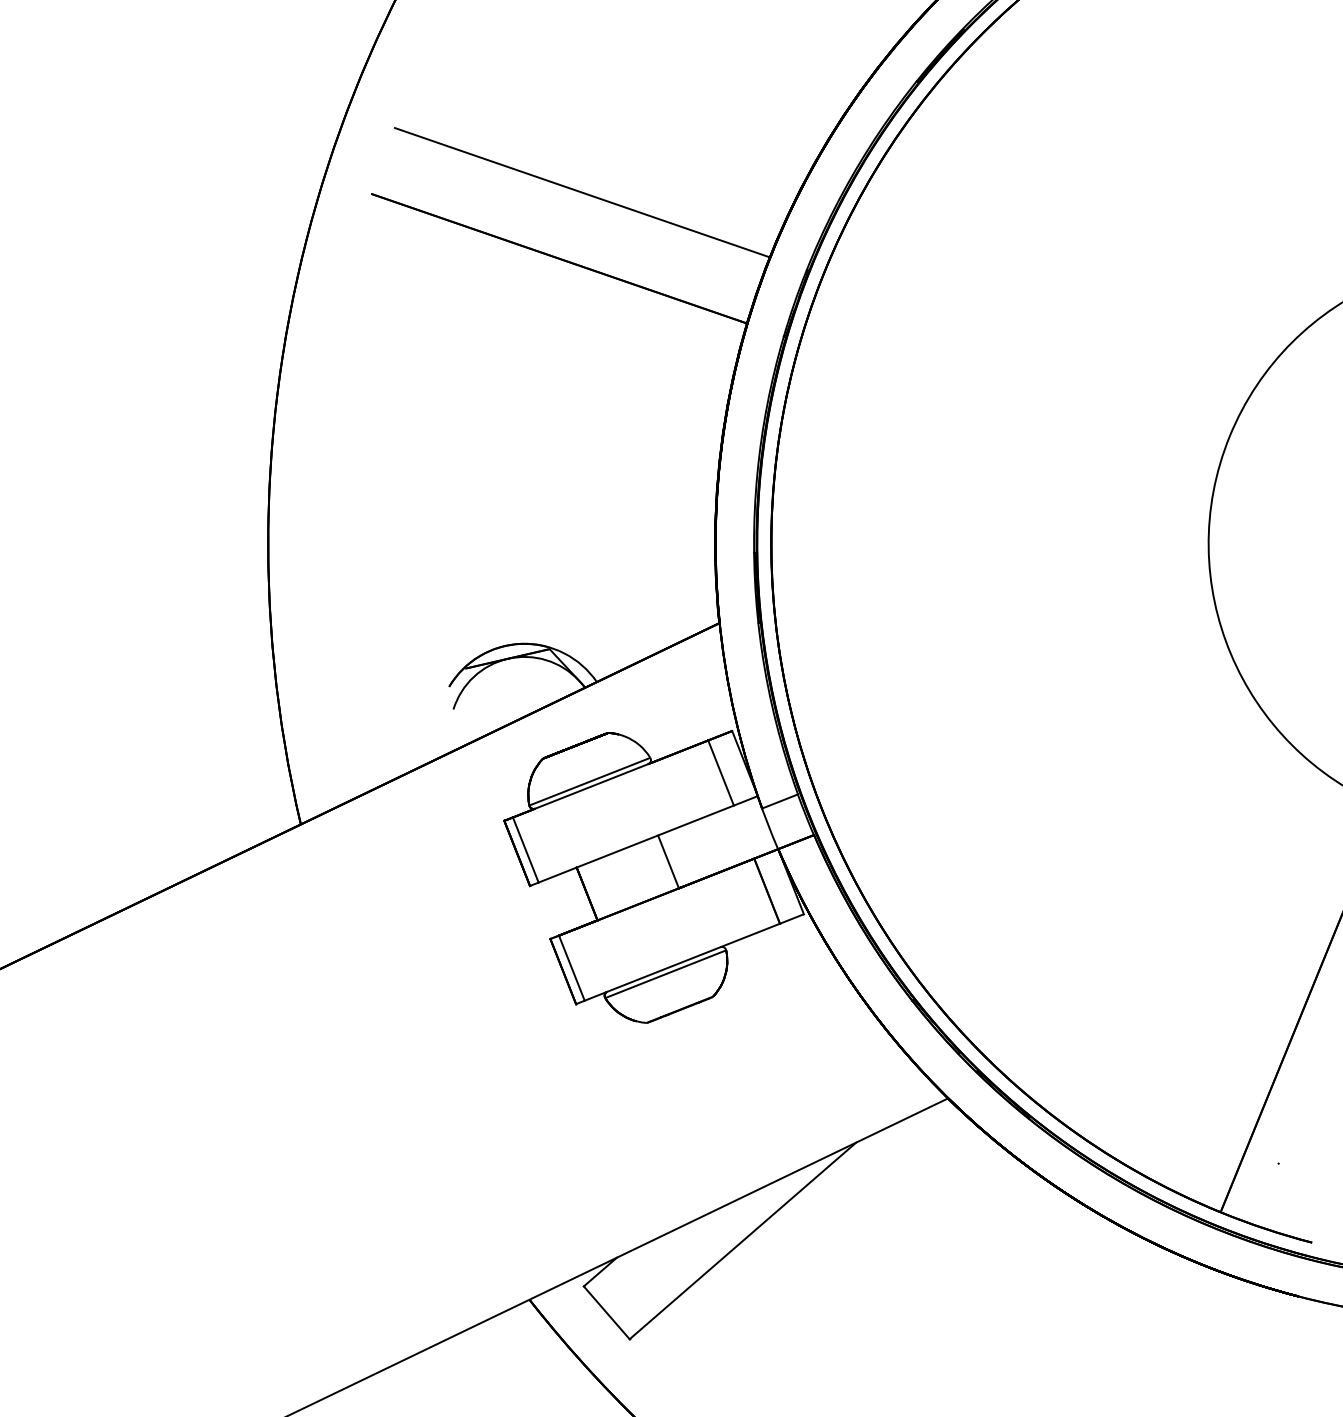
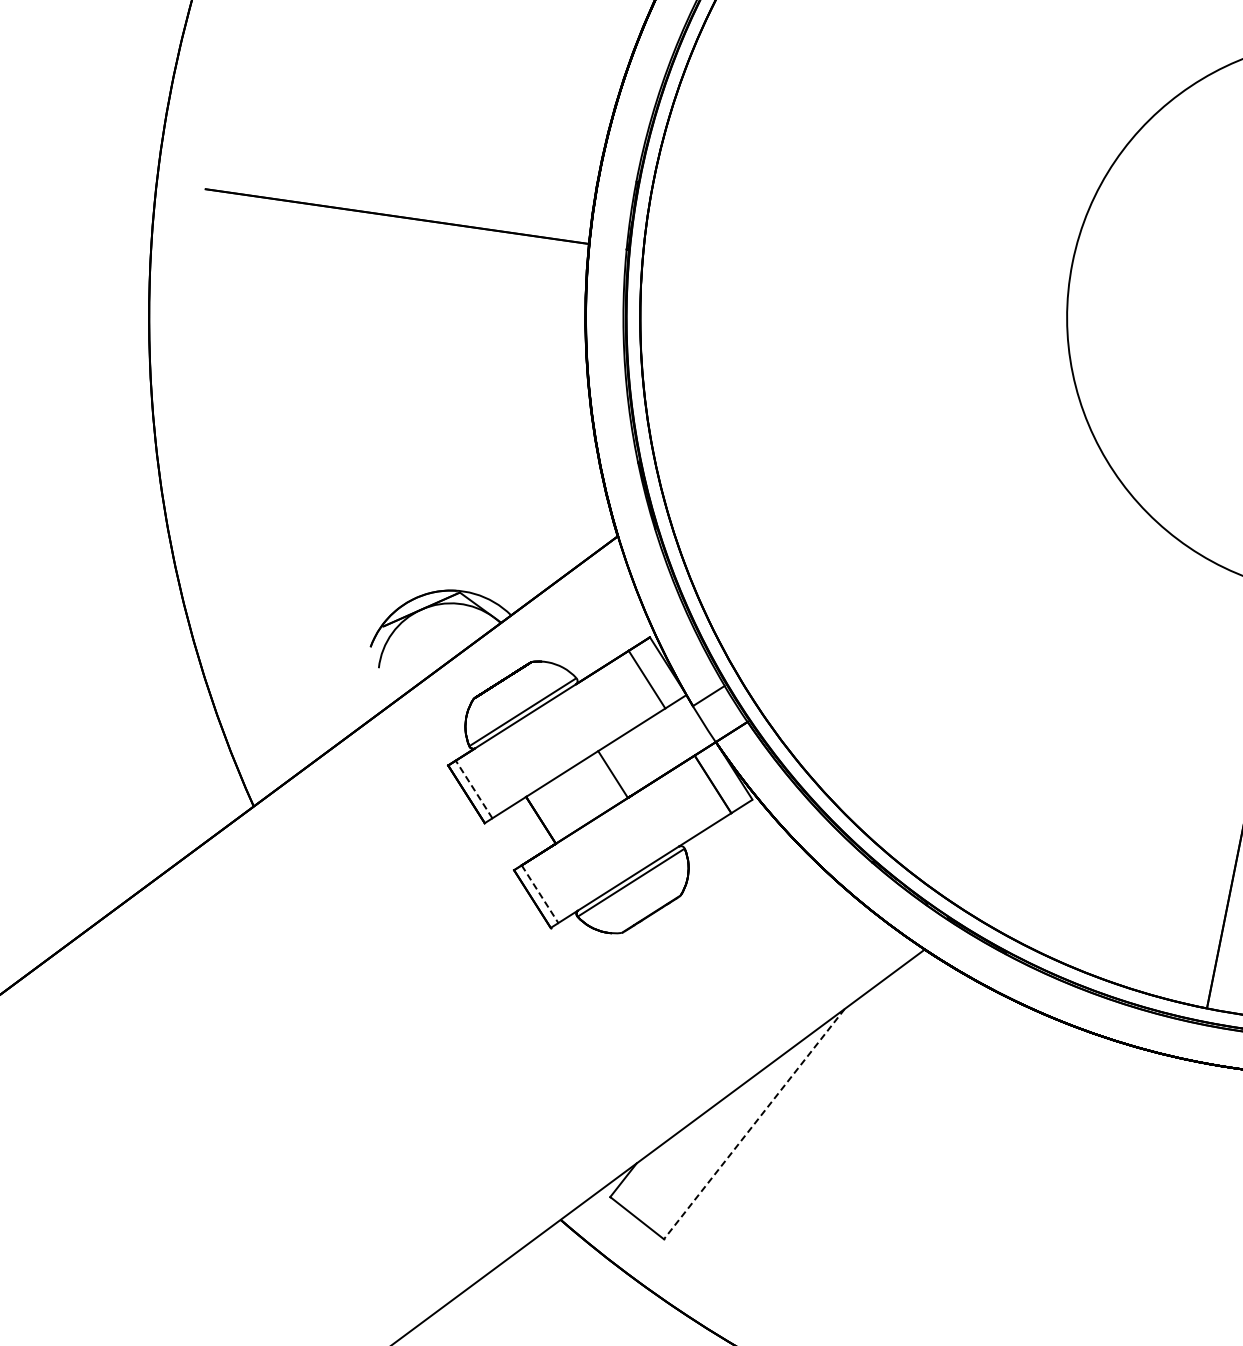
line: (581, 192) -> (406, 148), removed
line: (525, 850) -> (473, 790), solid -> dashed
line: (571, 968) -> (539, 894), solid -> dashed
line: (742, 1240) -> (753, 1123), solid -> dashed

